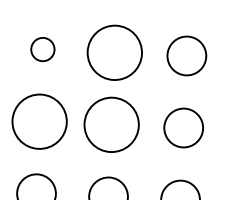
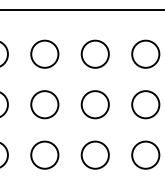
circle: (42, 48) -> (44, 53), size x1.67
circle: (113, 51) -> (94, 53), size x0.71
circle: (39, 121) -> (44, 104), size x0.71
circle: (110, 124) -> (94, 104), size x0.71

